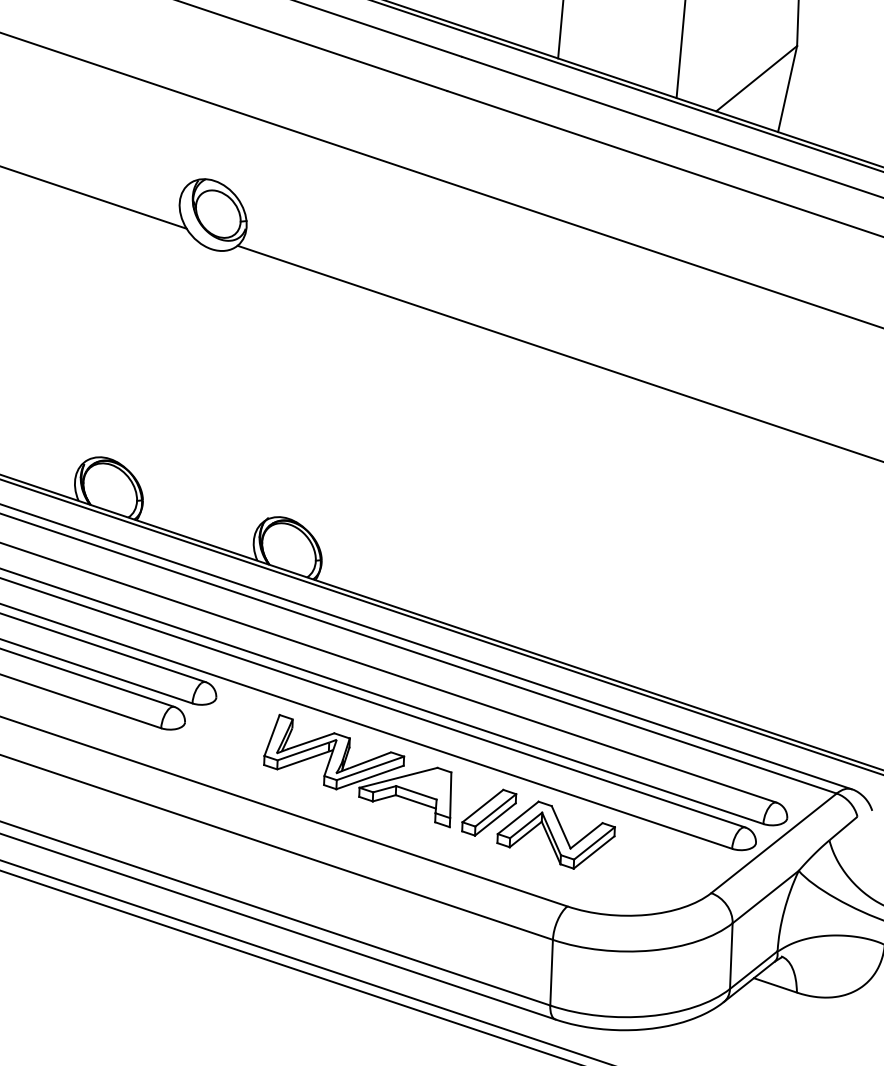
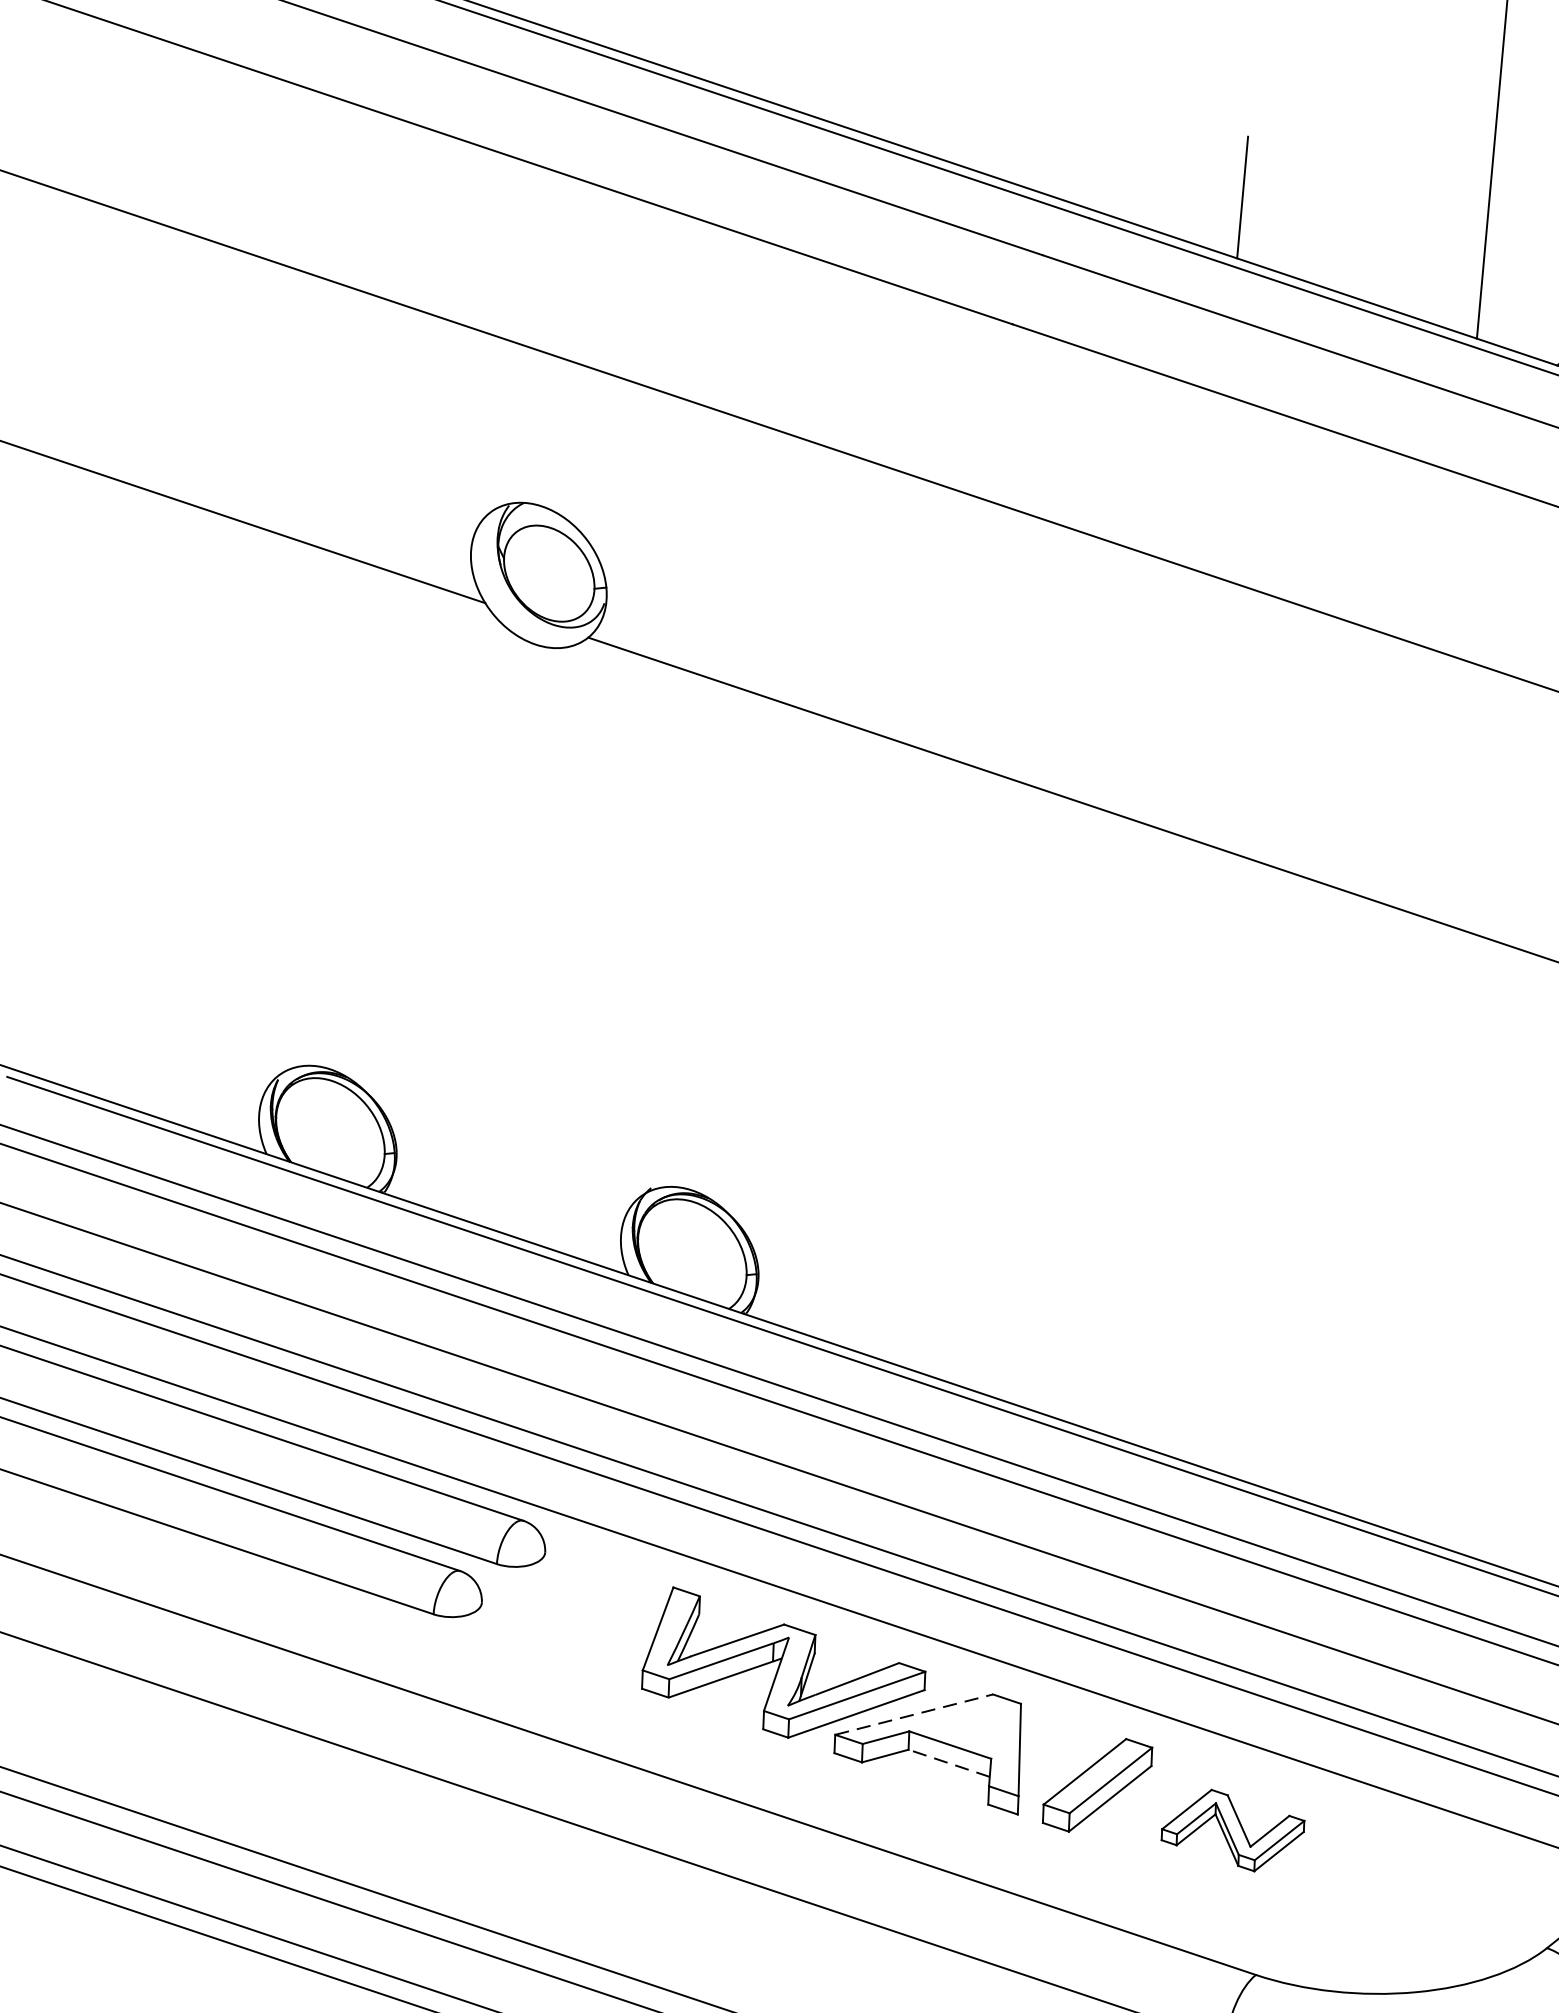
line: (399, 777) -> (915, 1713), solid -> dashed
line: (415, 801) -> (948, 1762), solid -> dashed
part: (555, 834) -> (1231, 1829), size x0.6

